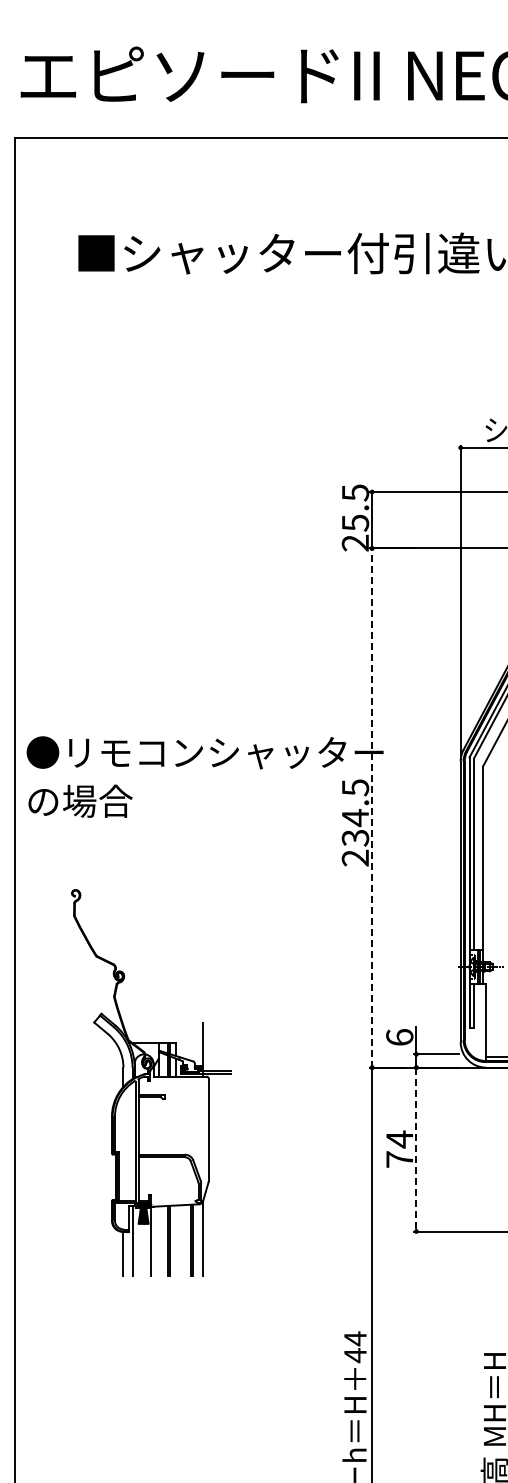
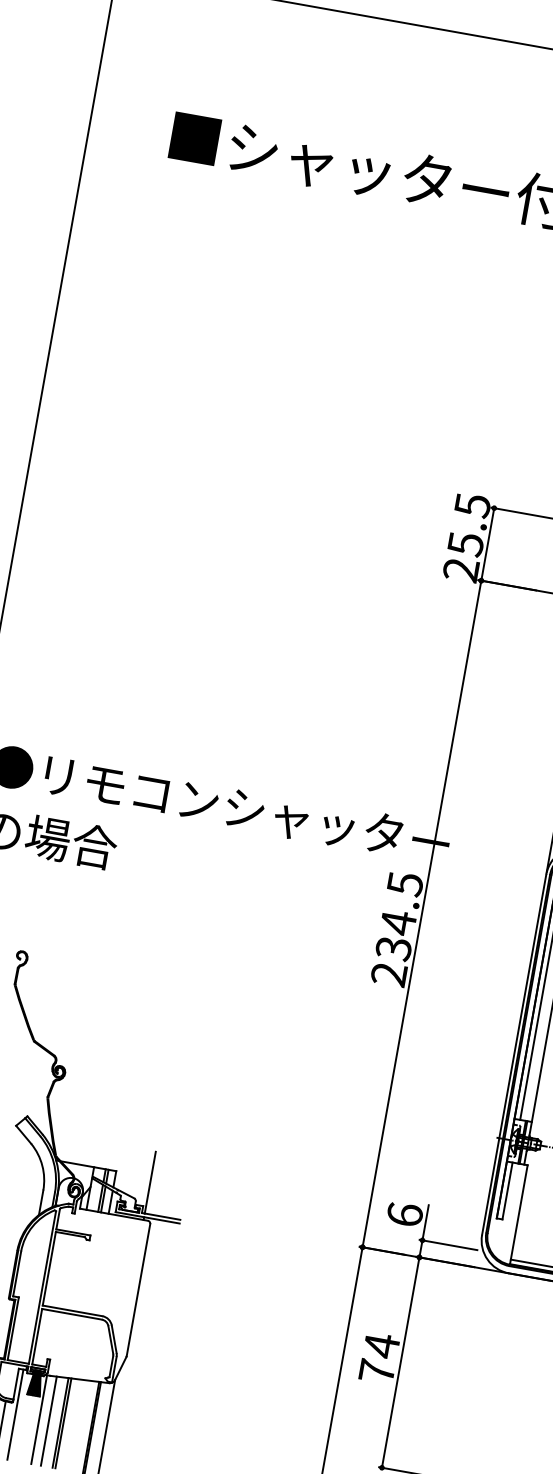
line: (372, 808) -> (422, 914), dashed -> solid
line: (416, 1149) -> (400, 1362), dashed -> solid
line: (158, 1240) -> (48, 1420), added

